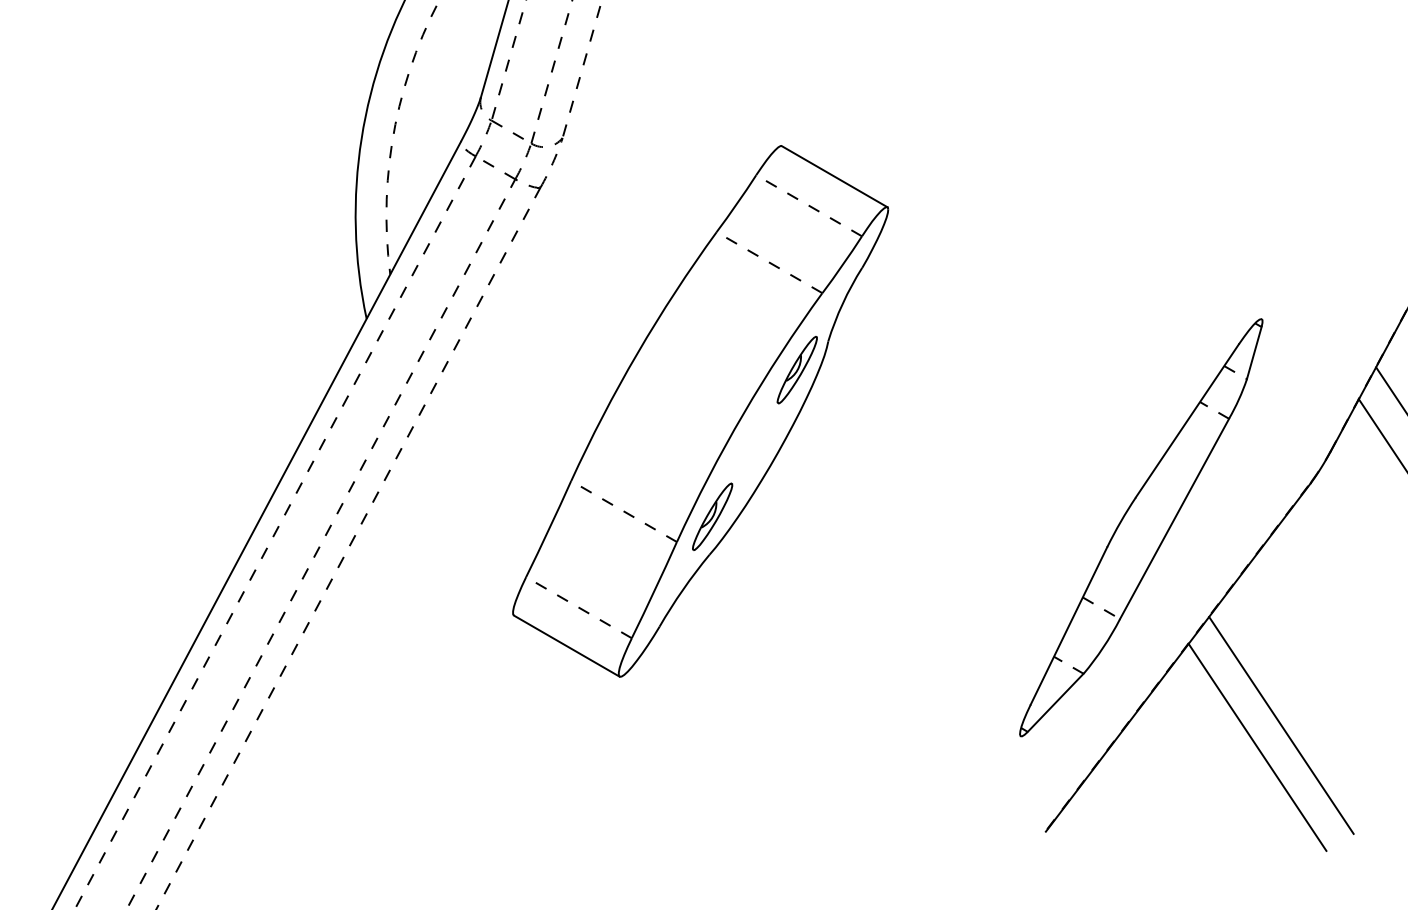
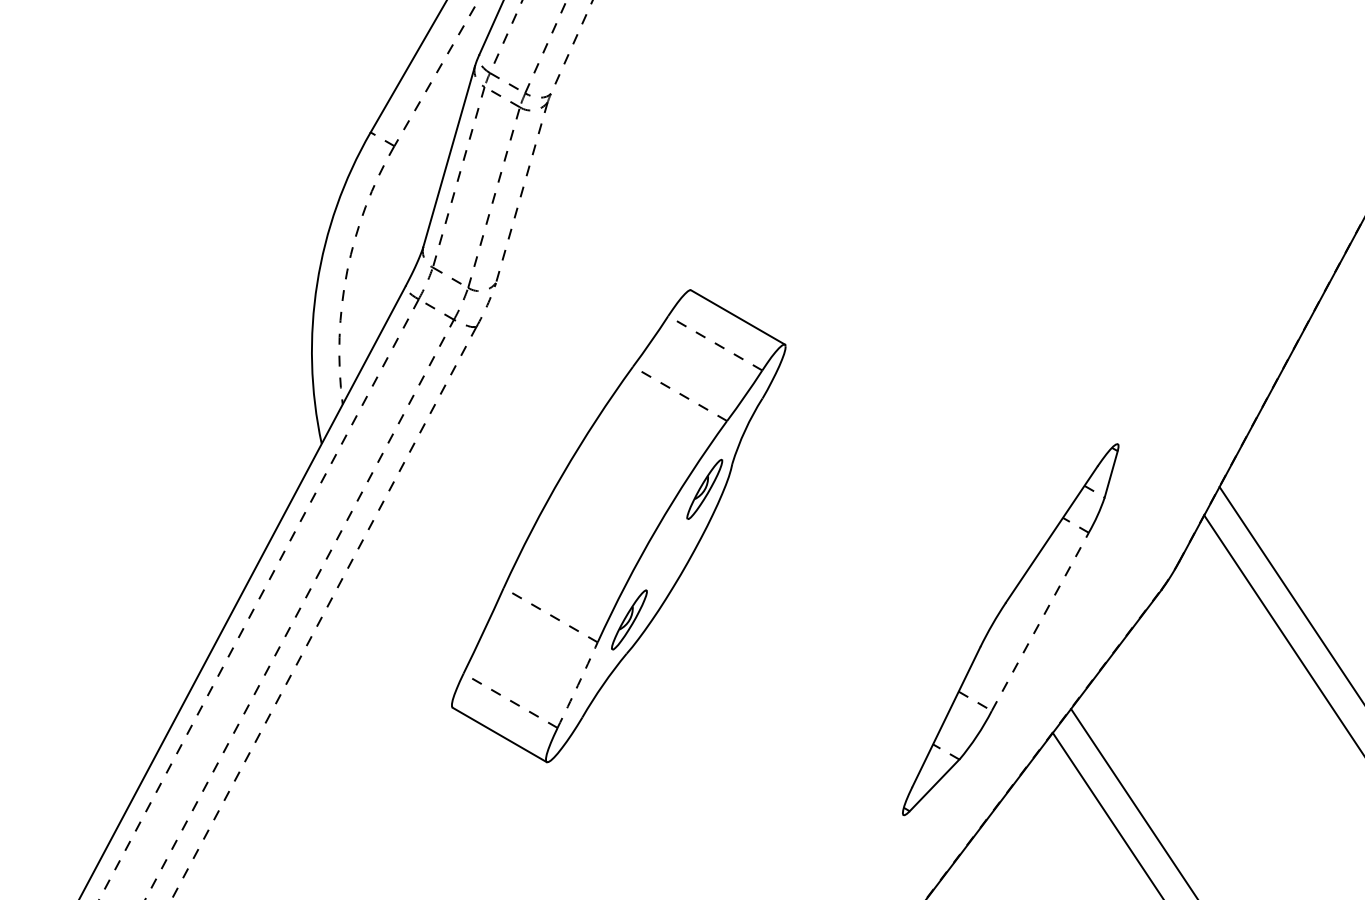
line: (1174, 518) -> (1040, 621), solid -> dashed
arc: (655, 590) -> (578, 685), solid -> dashed

